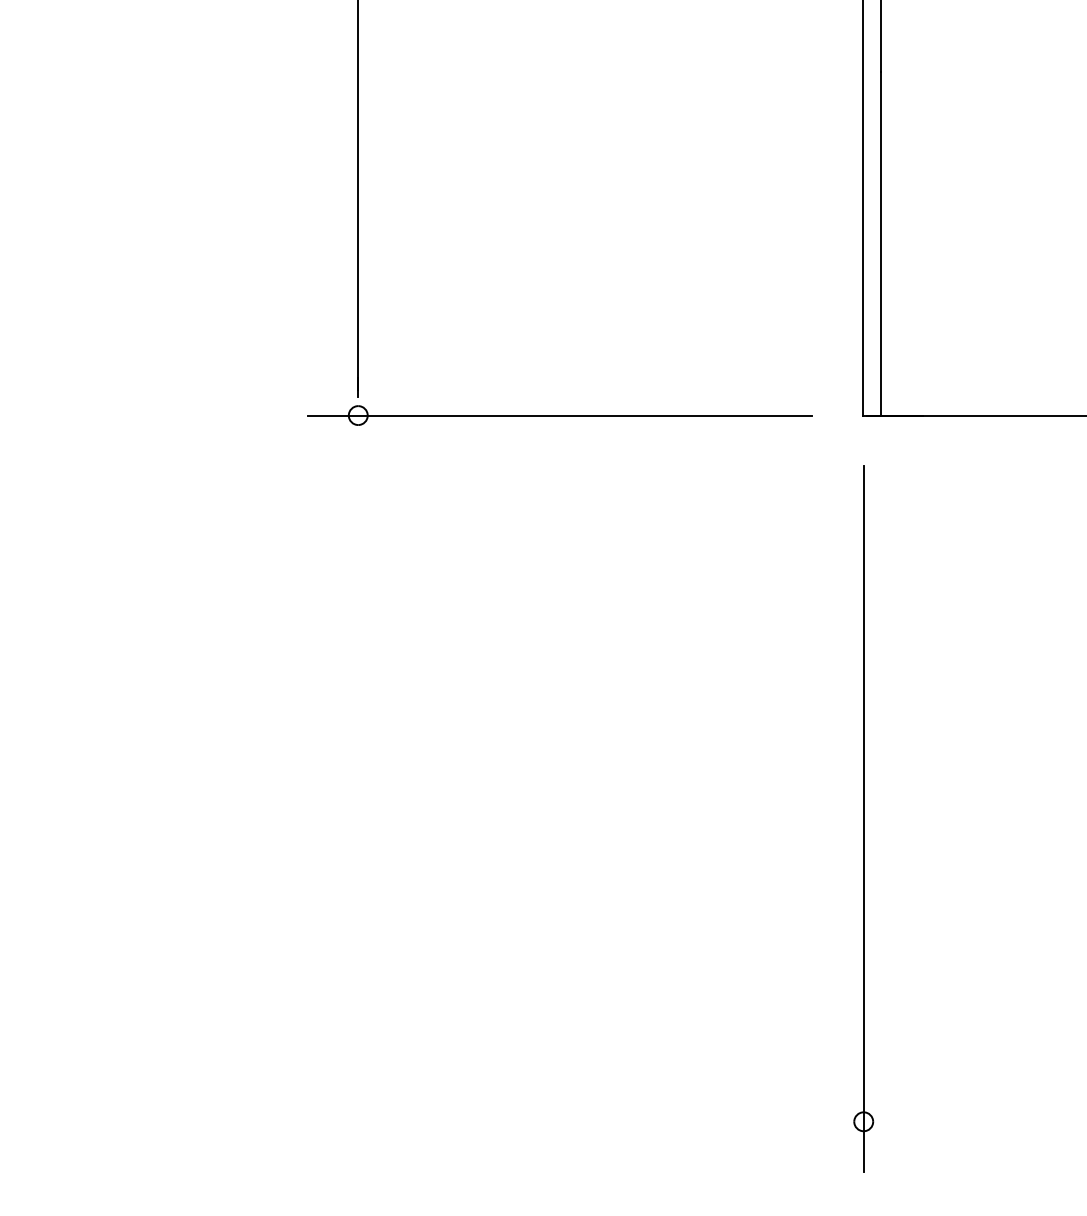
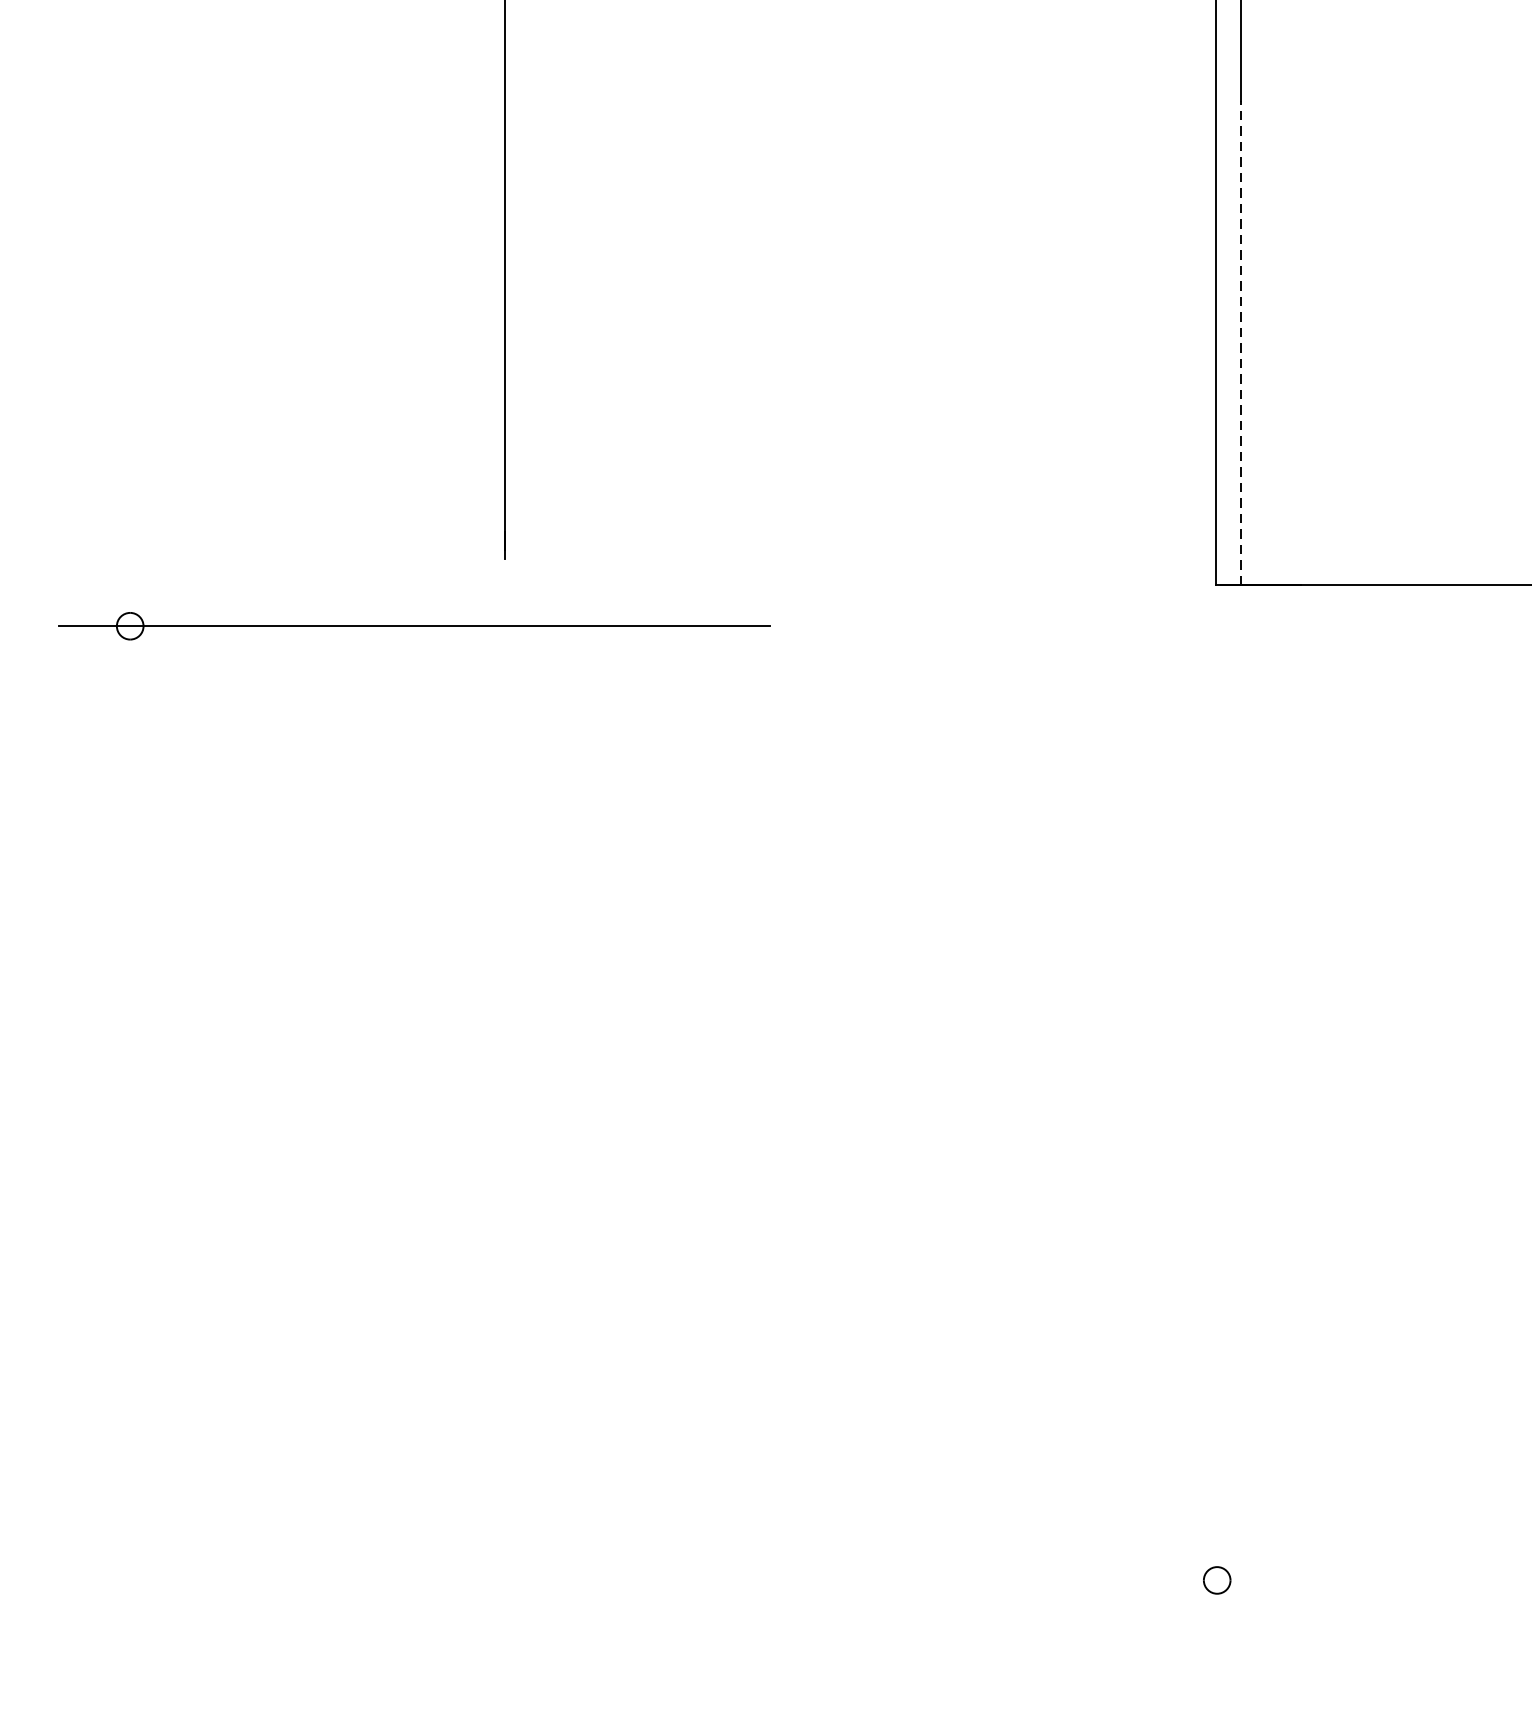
line: (880, 243) -> (1240, 342), solid -> dashed
part: (559, 415) -> (413, 626), moved
line: (863, 819) -> (1216, 1154), removed

